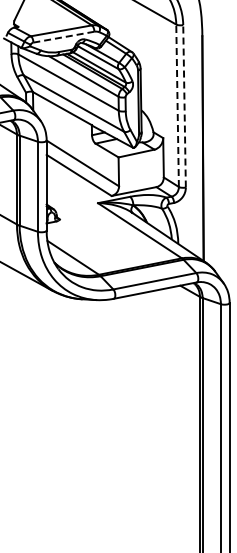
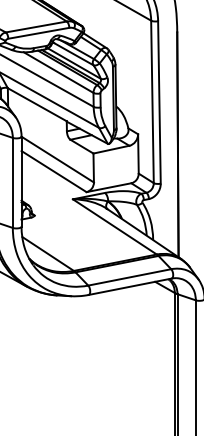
line: (63, 37) -> (38, 33), dashed -> solid
line: (177, 105) -> (152, 101), dashed -> solid
line: (184, 105) -> (159, 101), dashed -> solid

